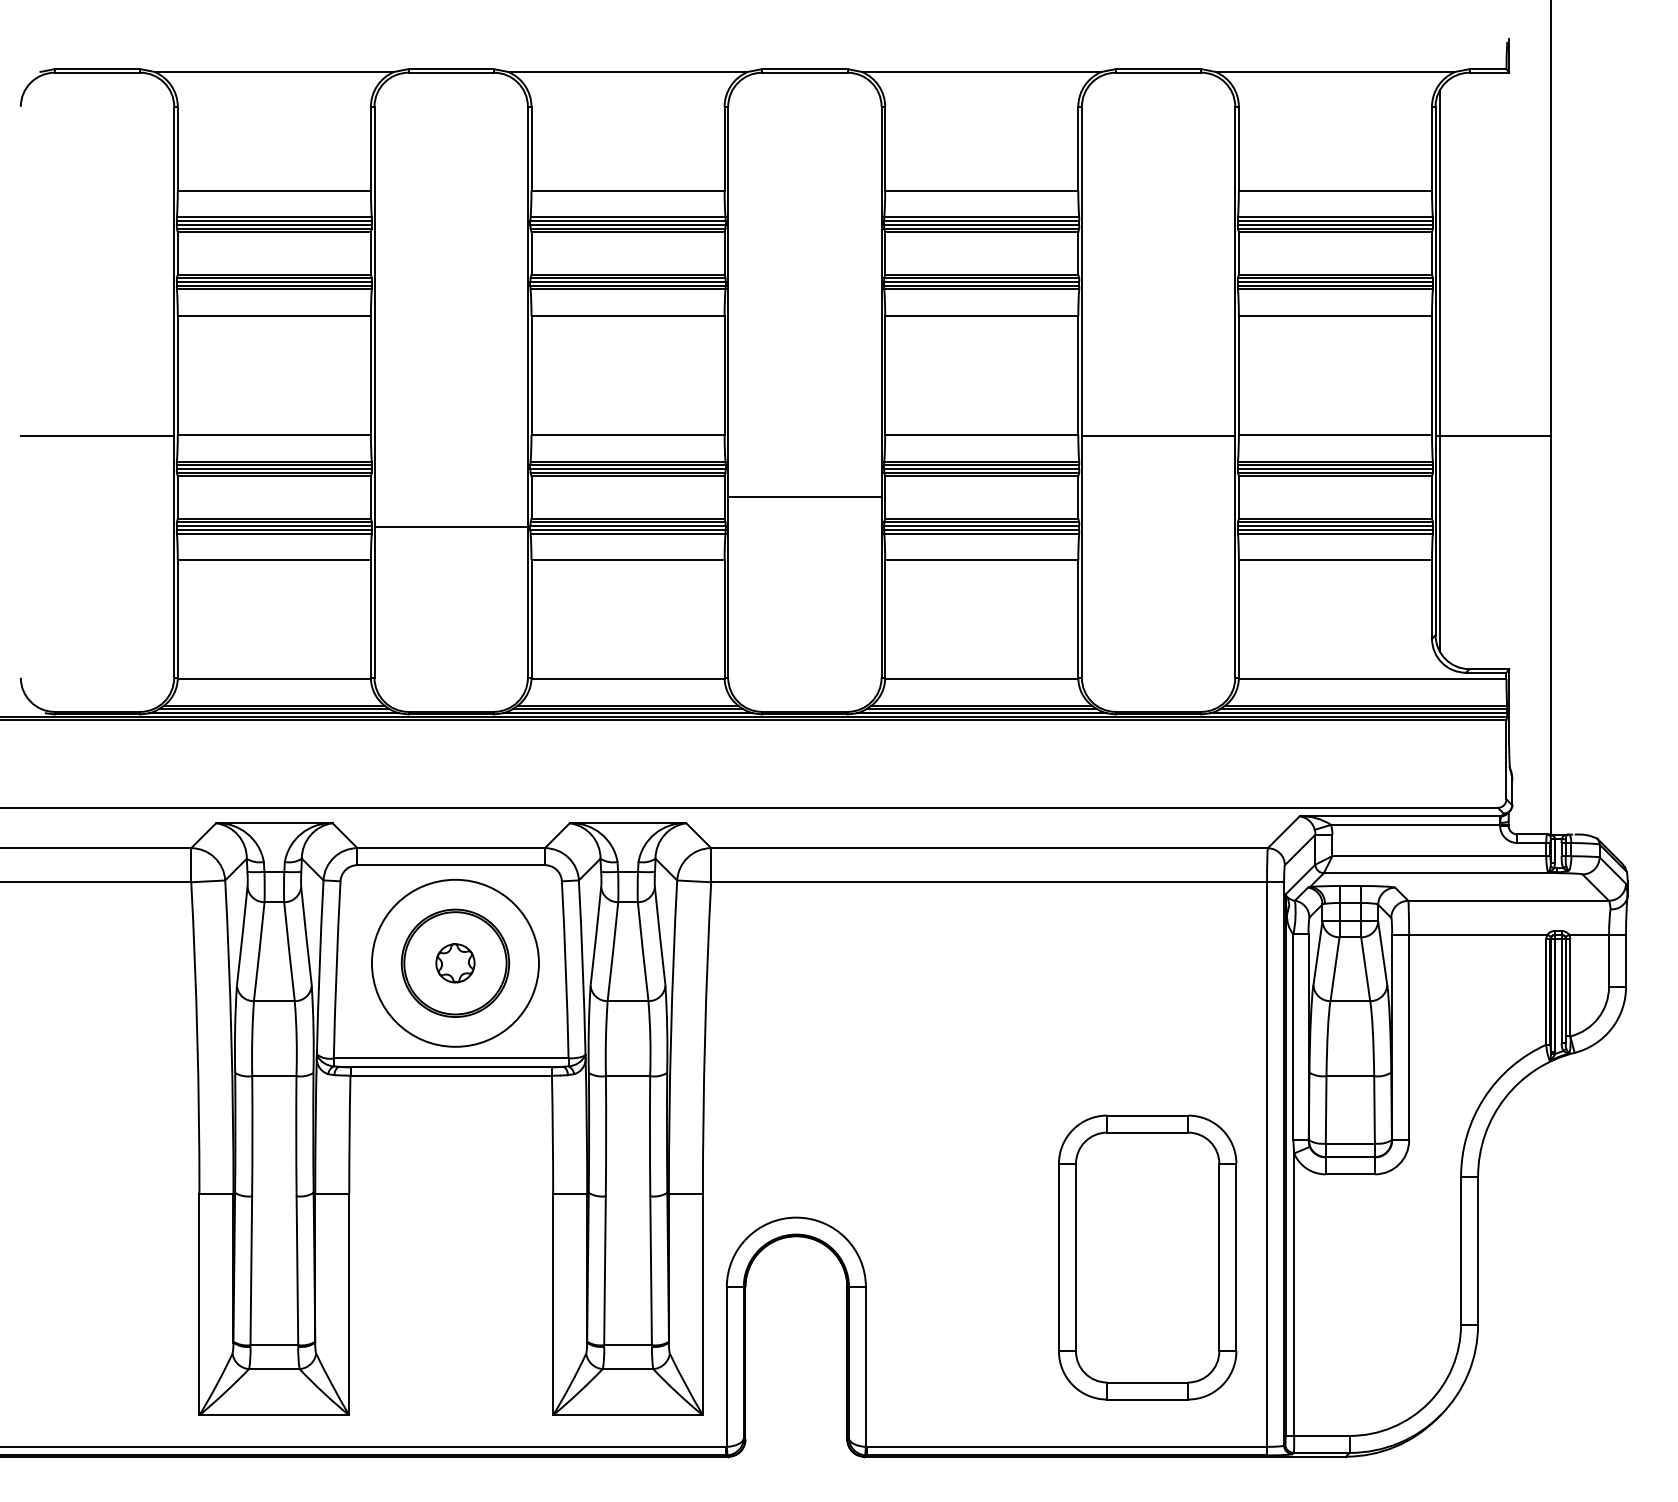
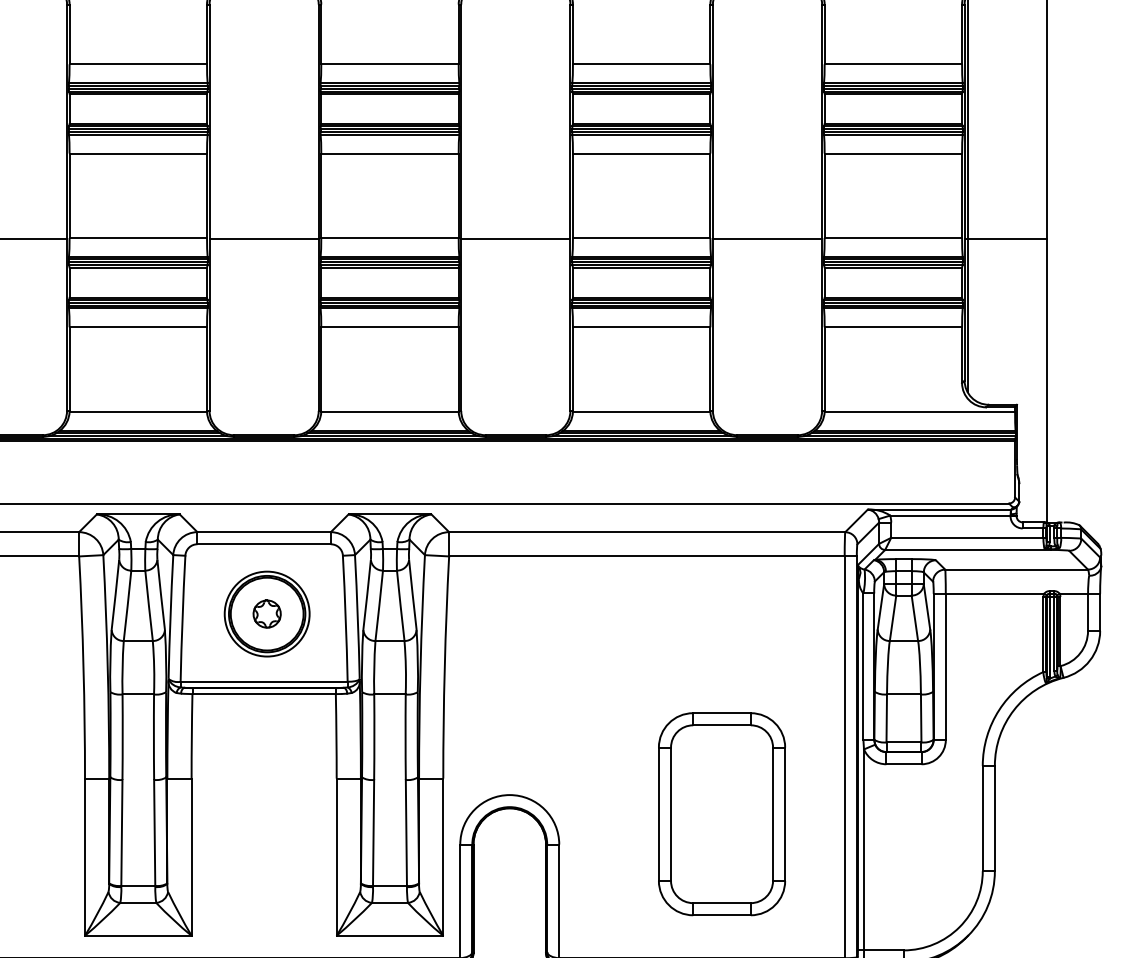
line: (804, 496) -> (515, 238), moved
line: (450, 526) -> (263, 238), moved
circle: (455, 962) -> (267, 613), size x0.71
part: (1147, 1257) -> (721, 814), moved

